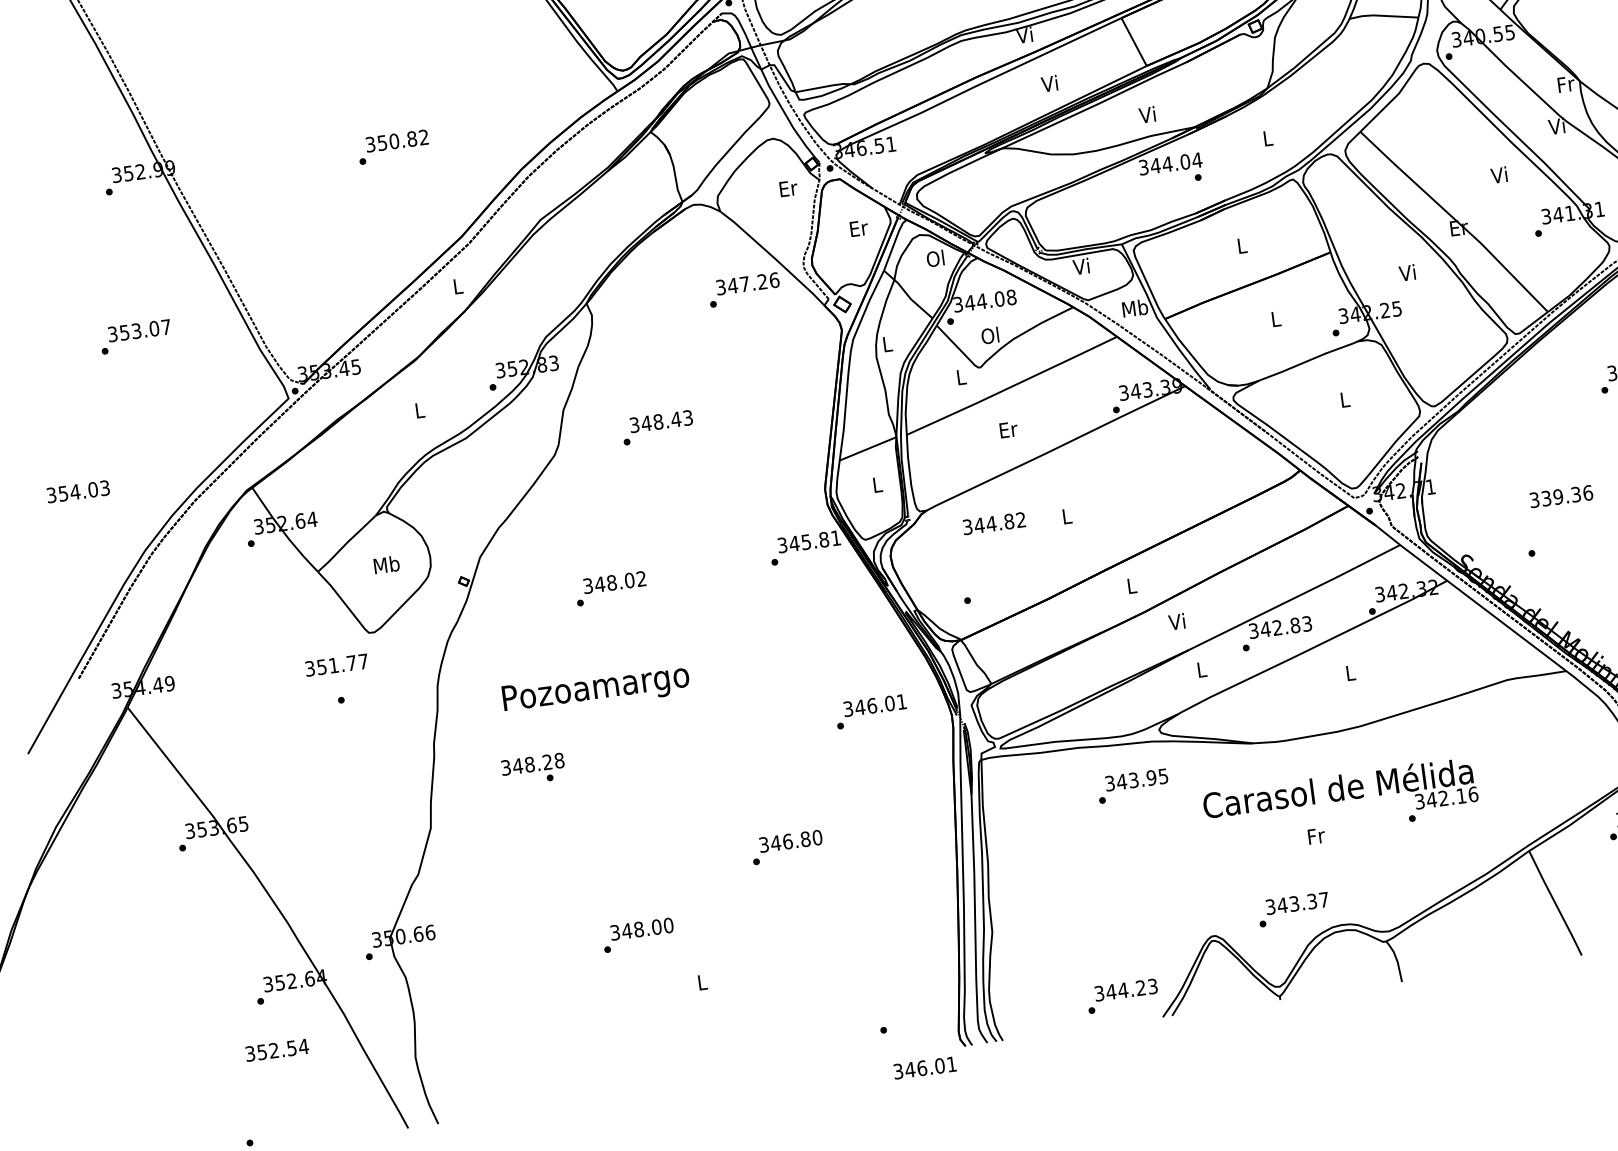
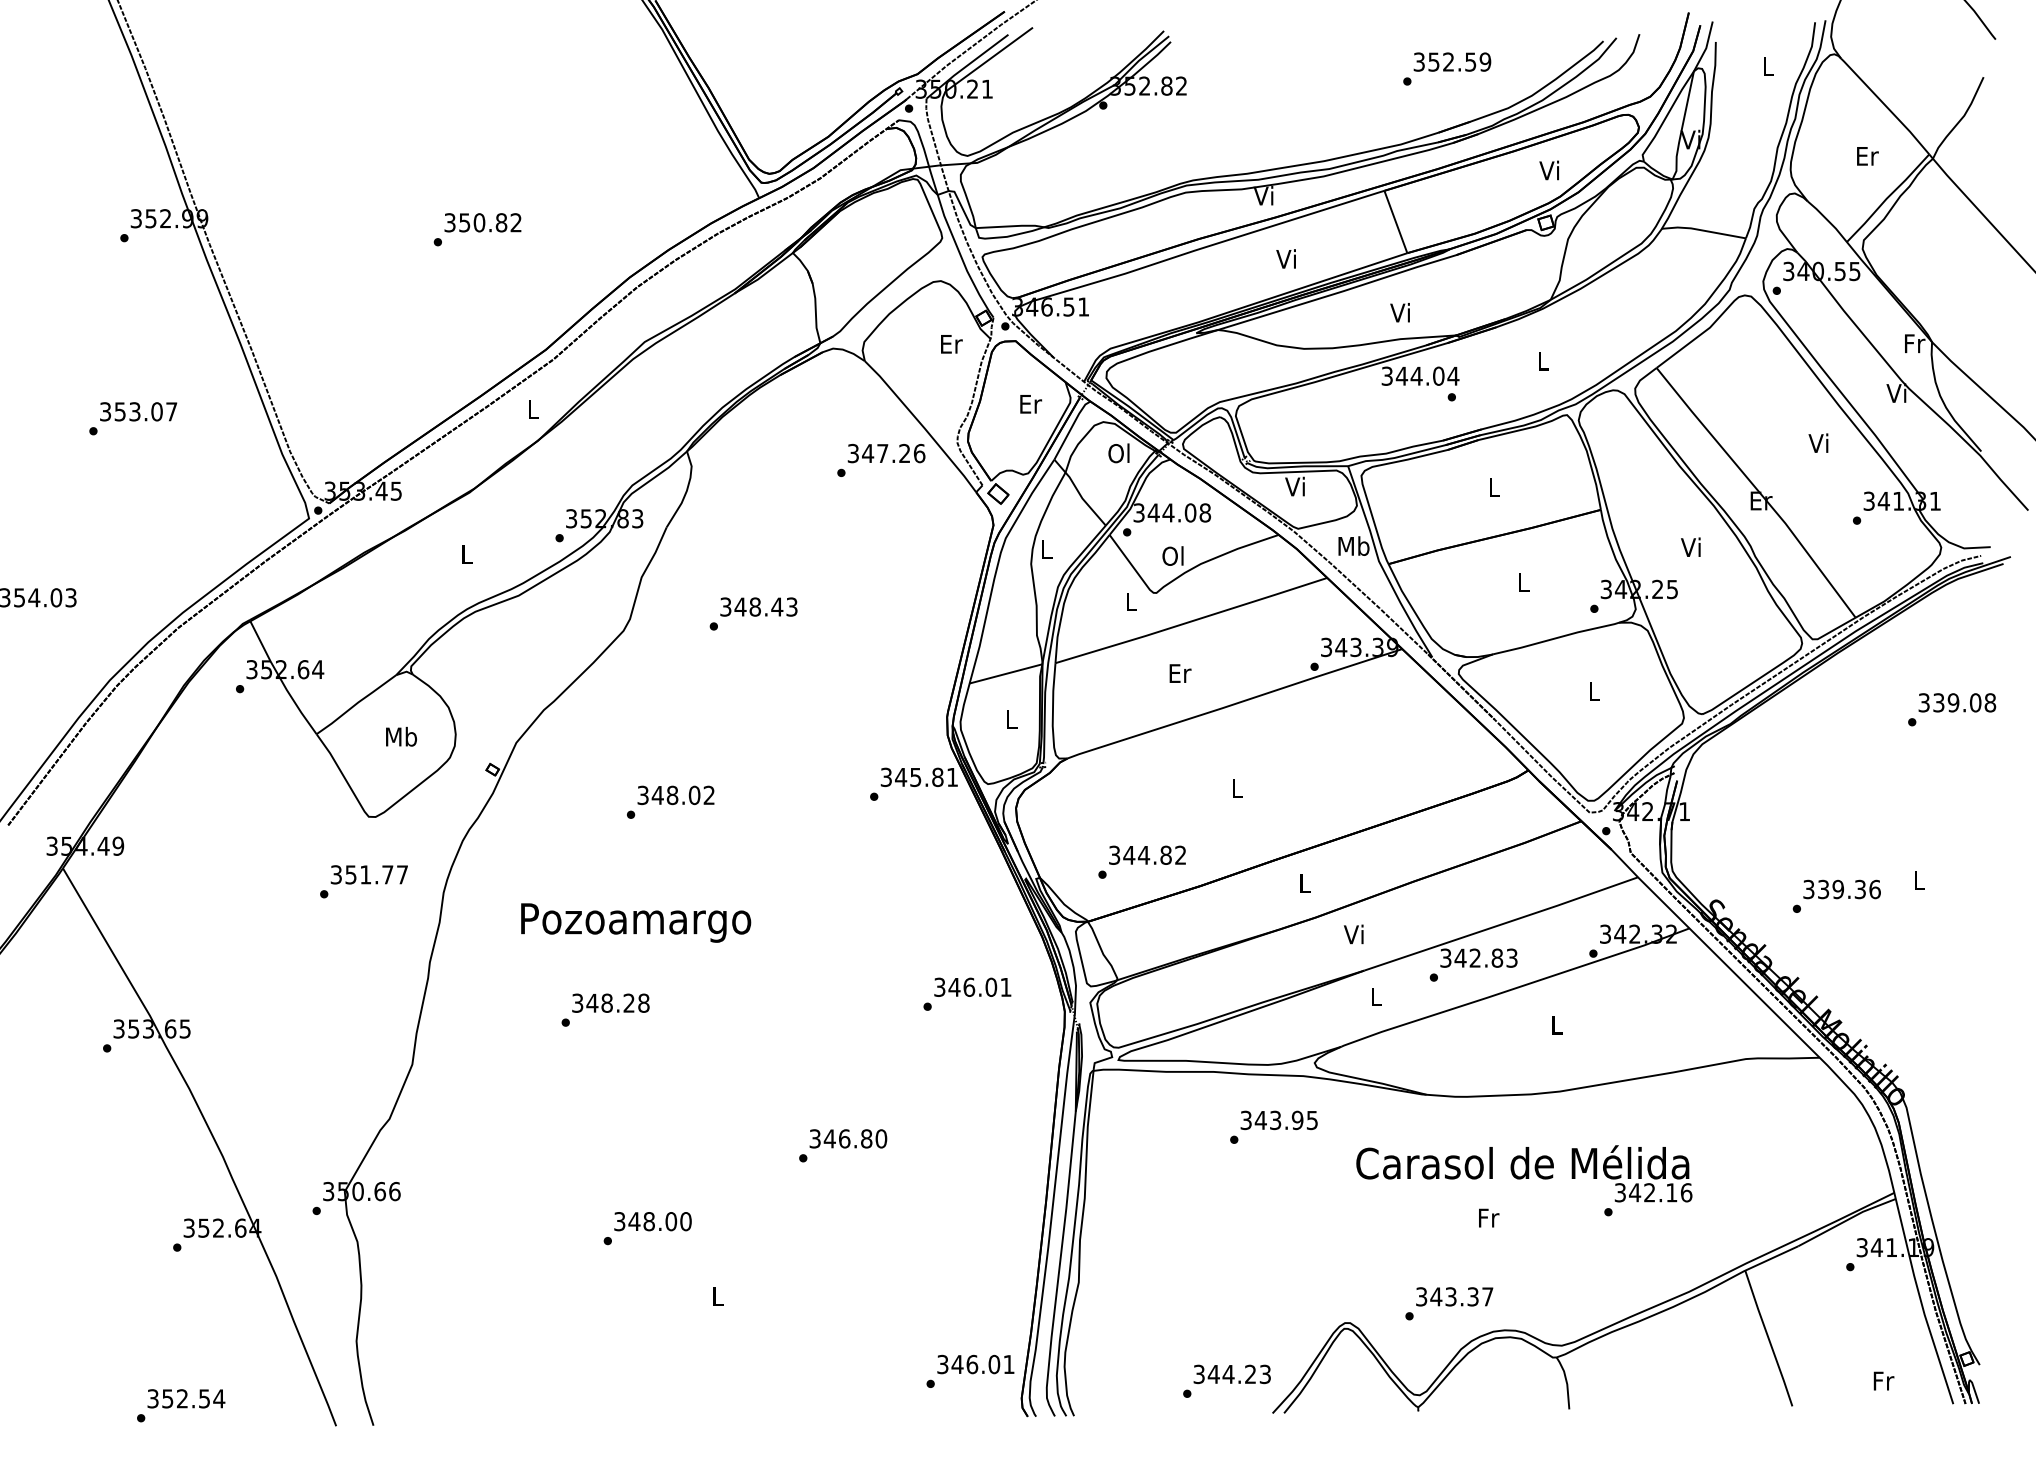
text: (1560, 496) -> (1841, 889), moved
text: (994, 522) -> (1147, 854), moved
text: (336, 664) -> (368, 874), moved
text: (532, 763) -> (610, 1002), moved
text: (277, 1049) -> (186, 1398), moved
text: (924, 1067) -> (975, 1364), moved

